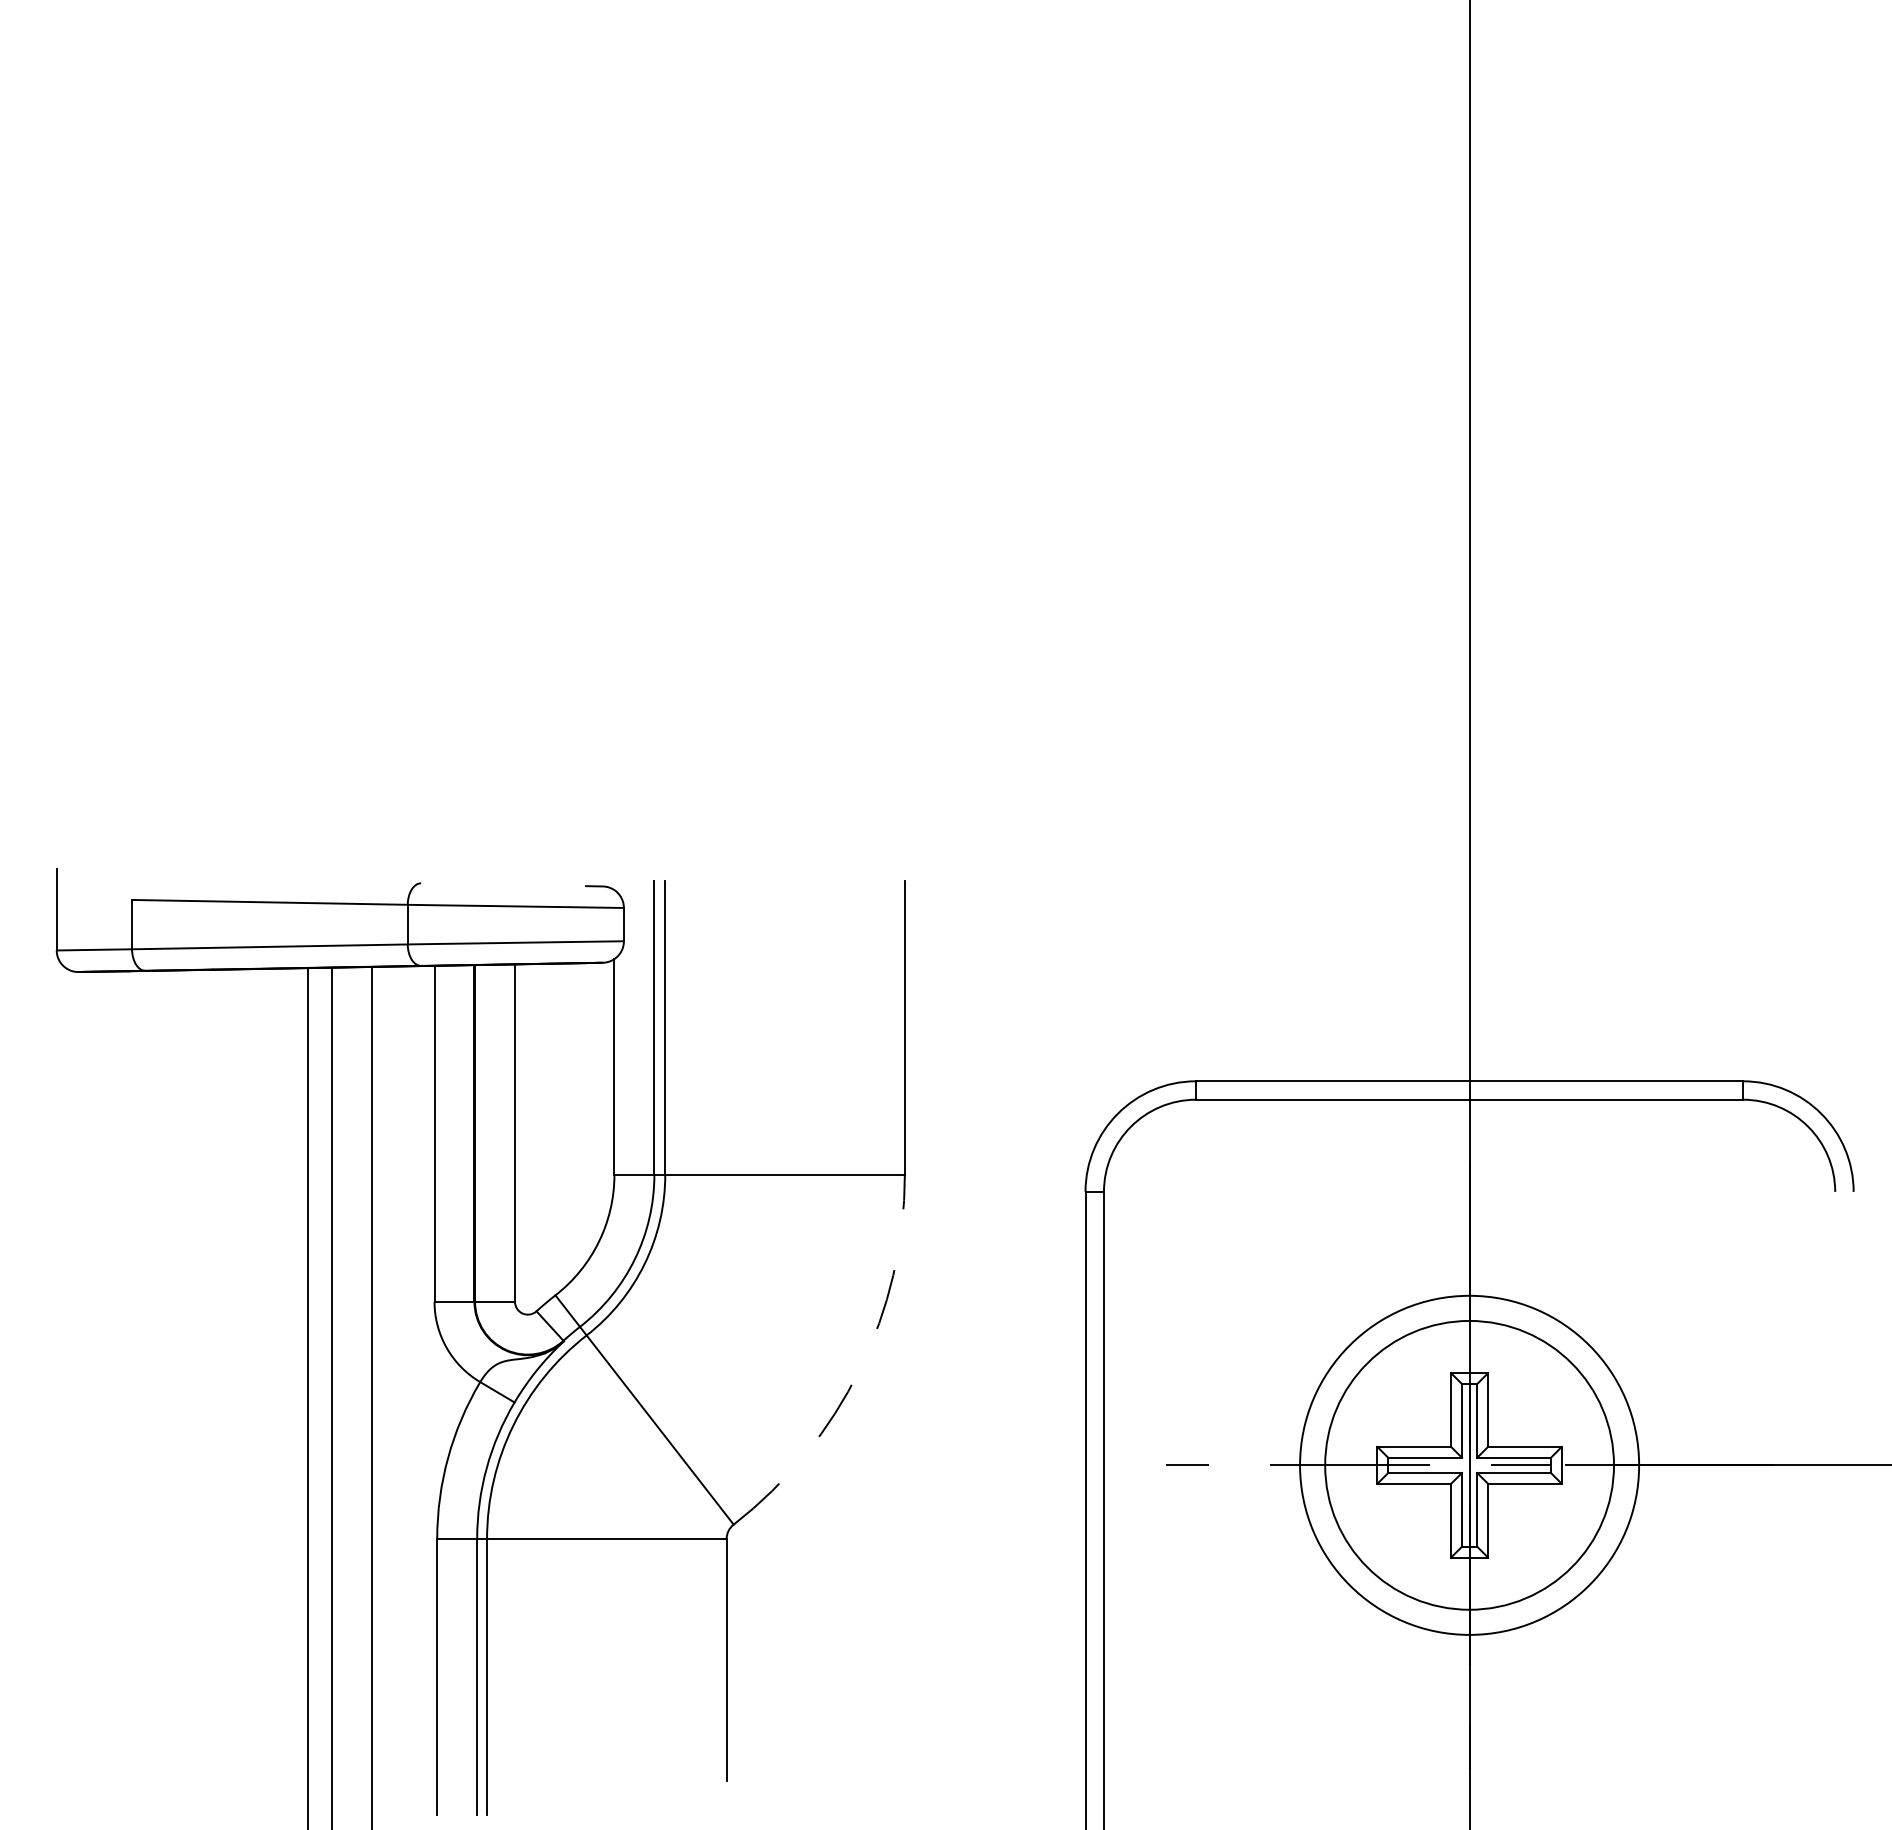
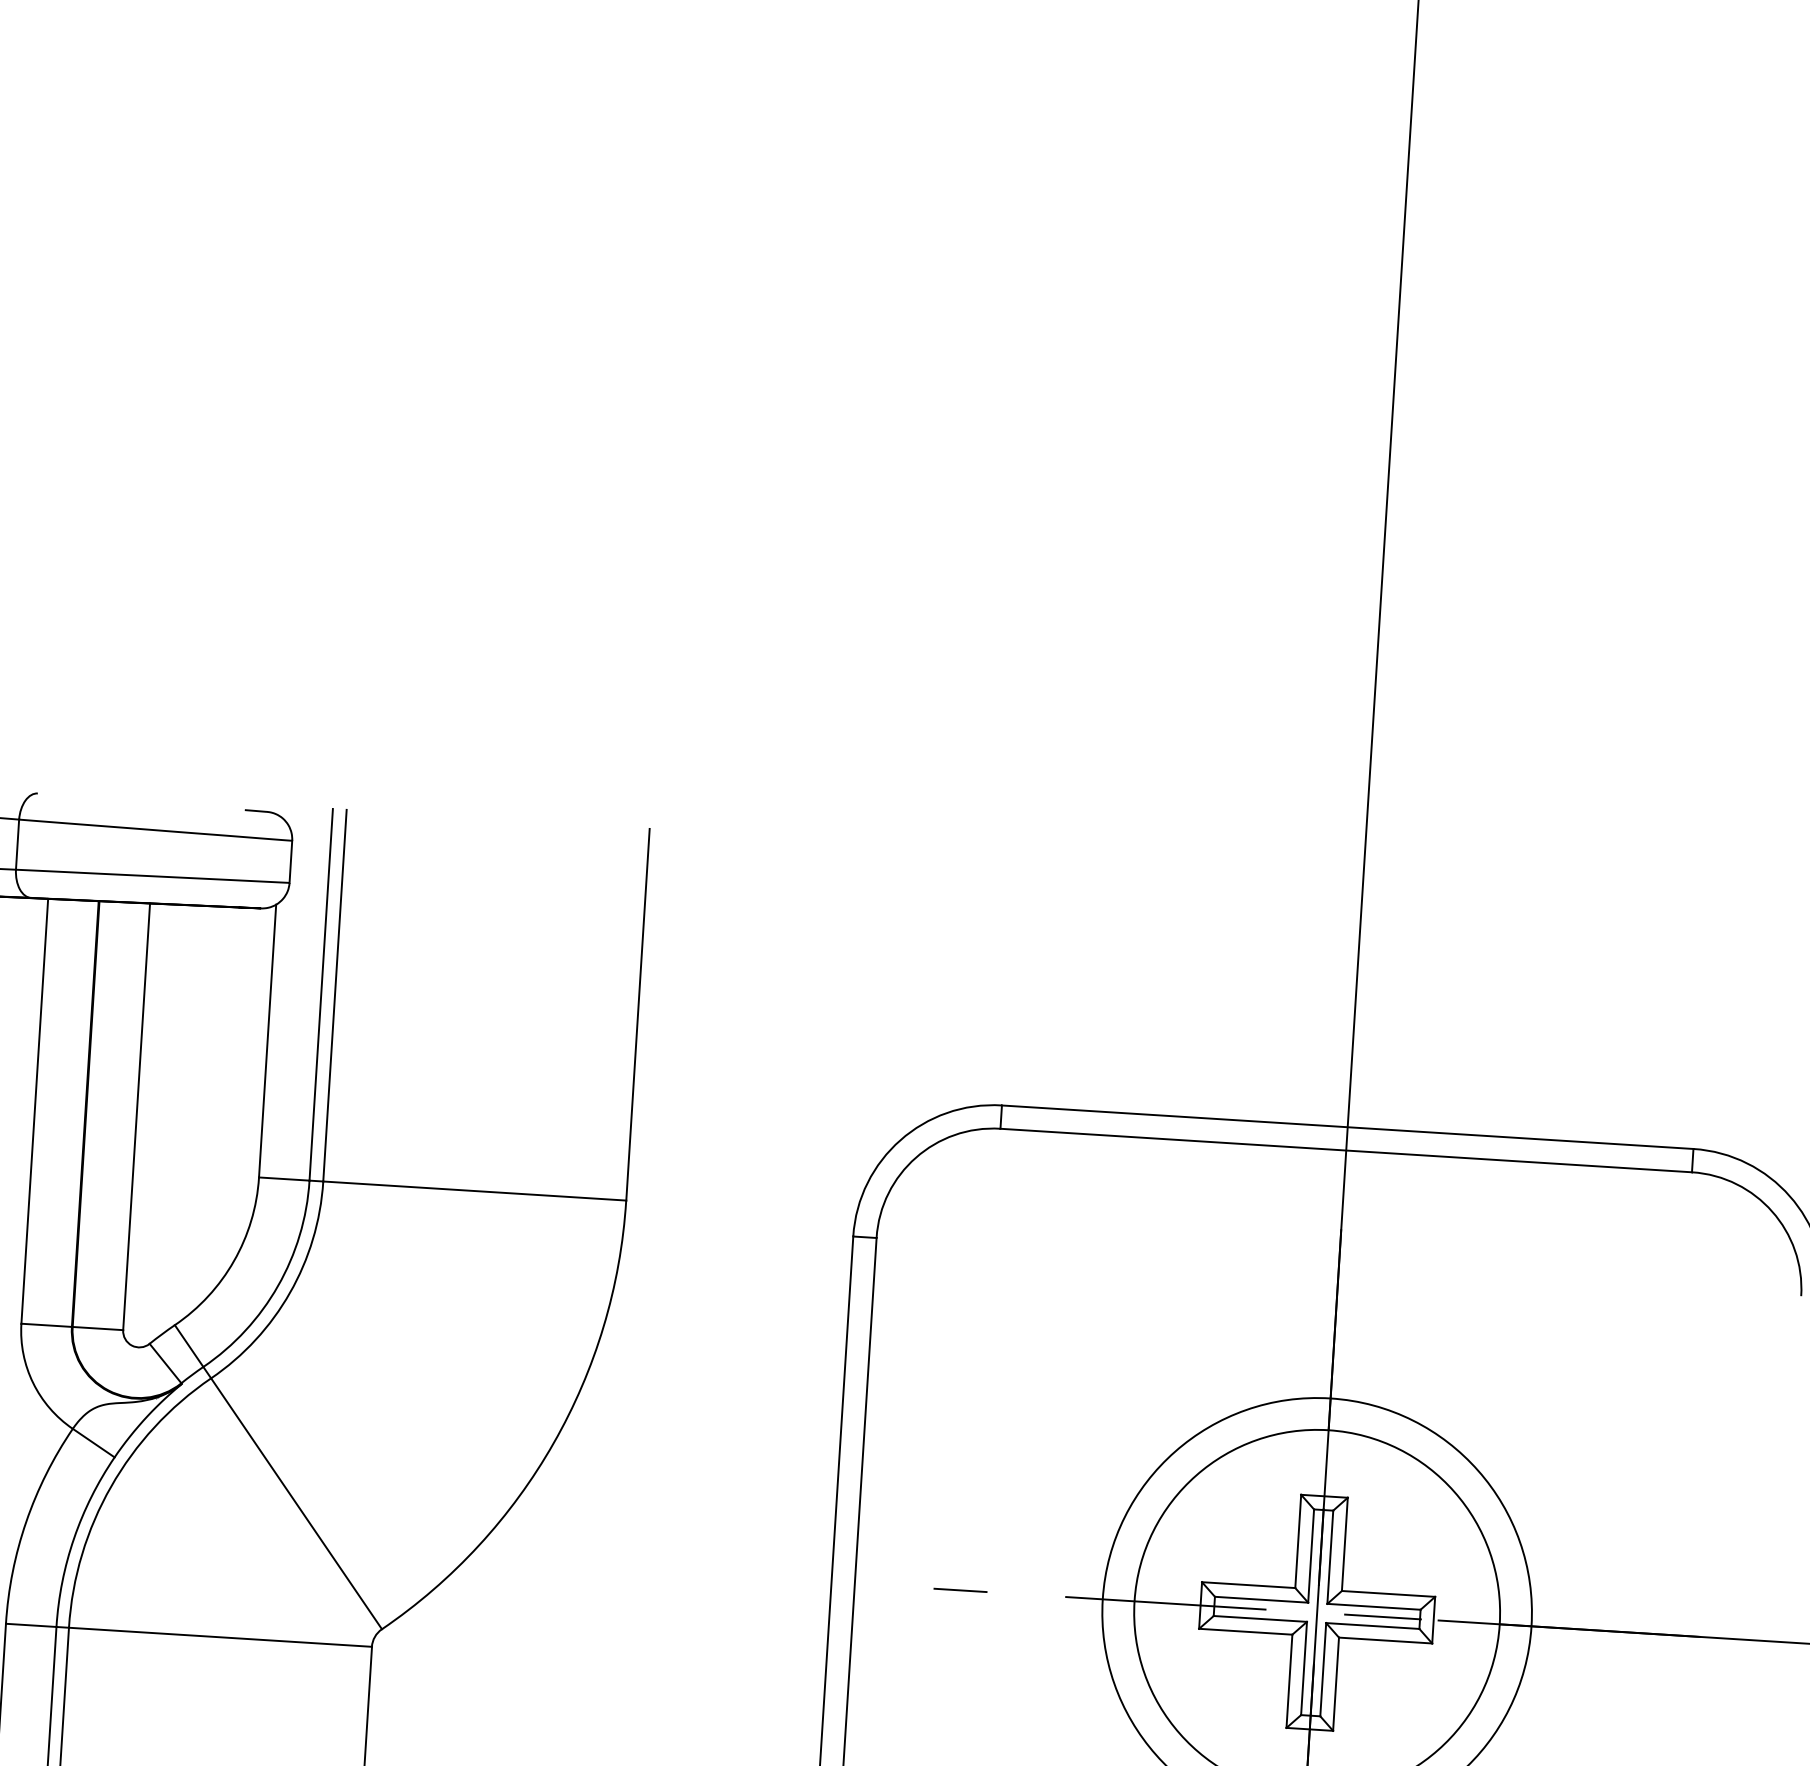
arc: (859, 1369) -> (553, 1443), dashed -> solid

